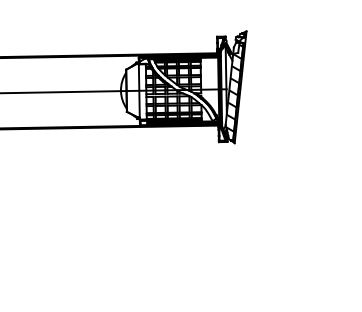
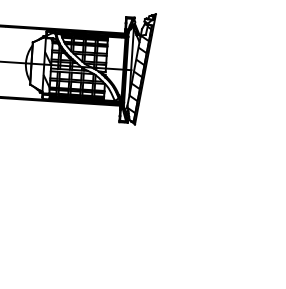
hatch: (142, 88) -> (47, 62), added

